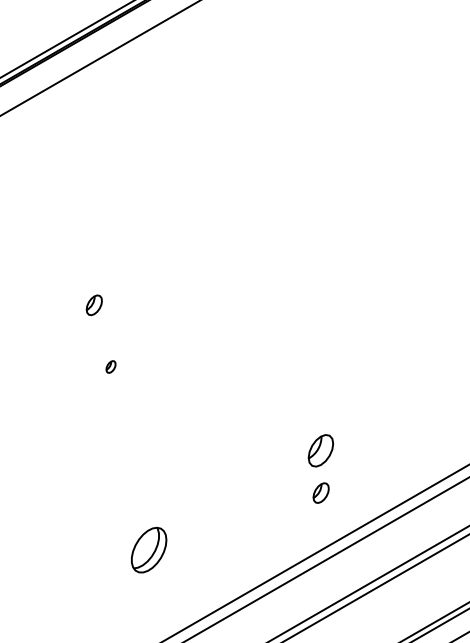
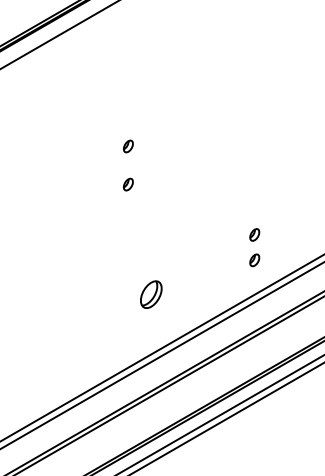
part: (94, 305) -> (128, 146), moved
part: (111, 366) -> (128, 184), size x1.67
part: (320, 450) -> (254, 234), size x0.62

